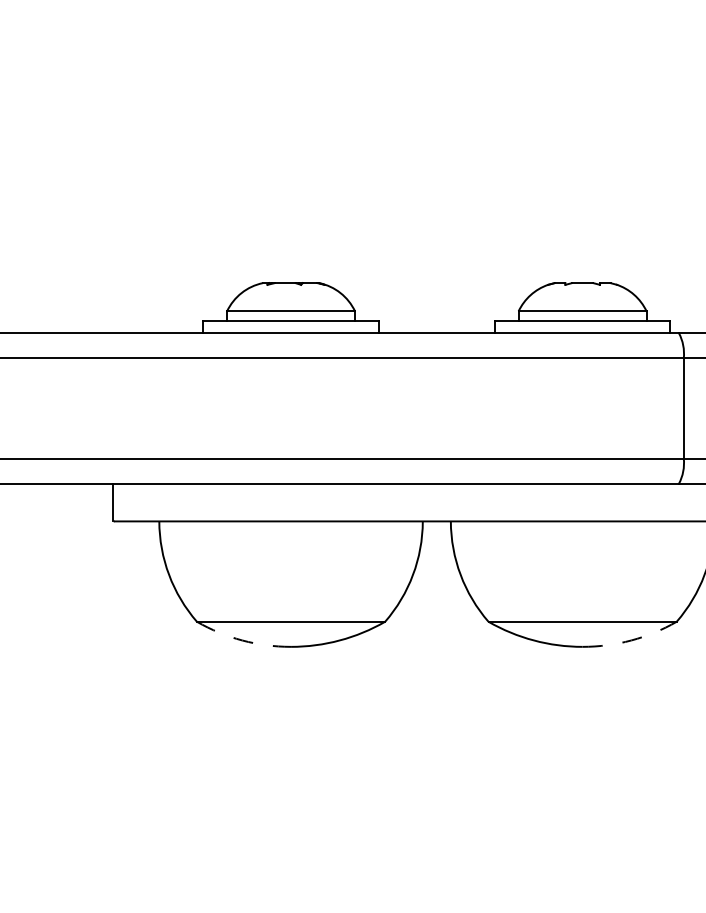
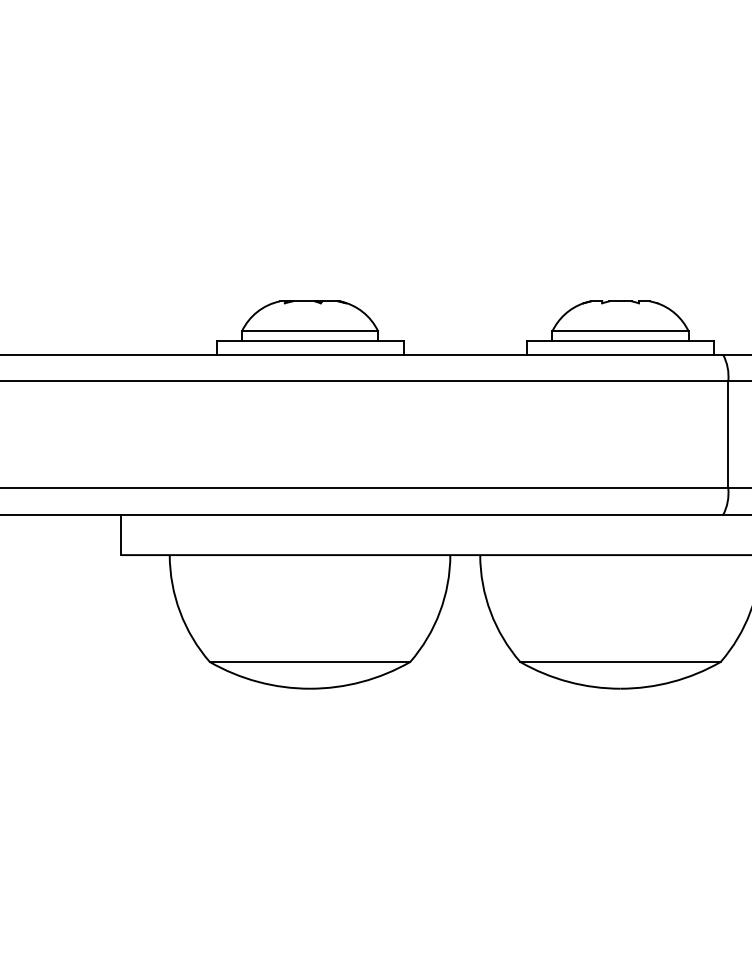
arc: (242, 640) -> (258, 681), dashed -> solid
arc: (631, 640) -> (672, 681), dashed -> solid

